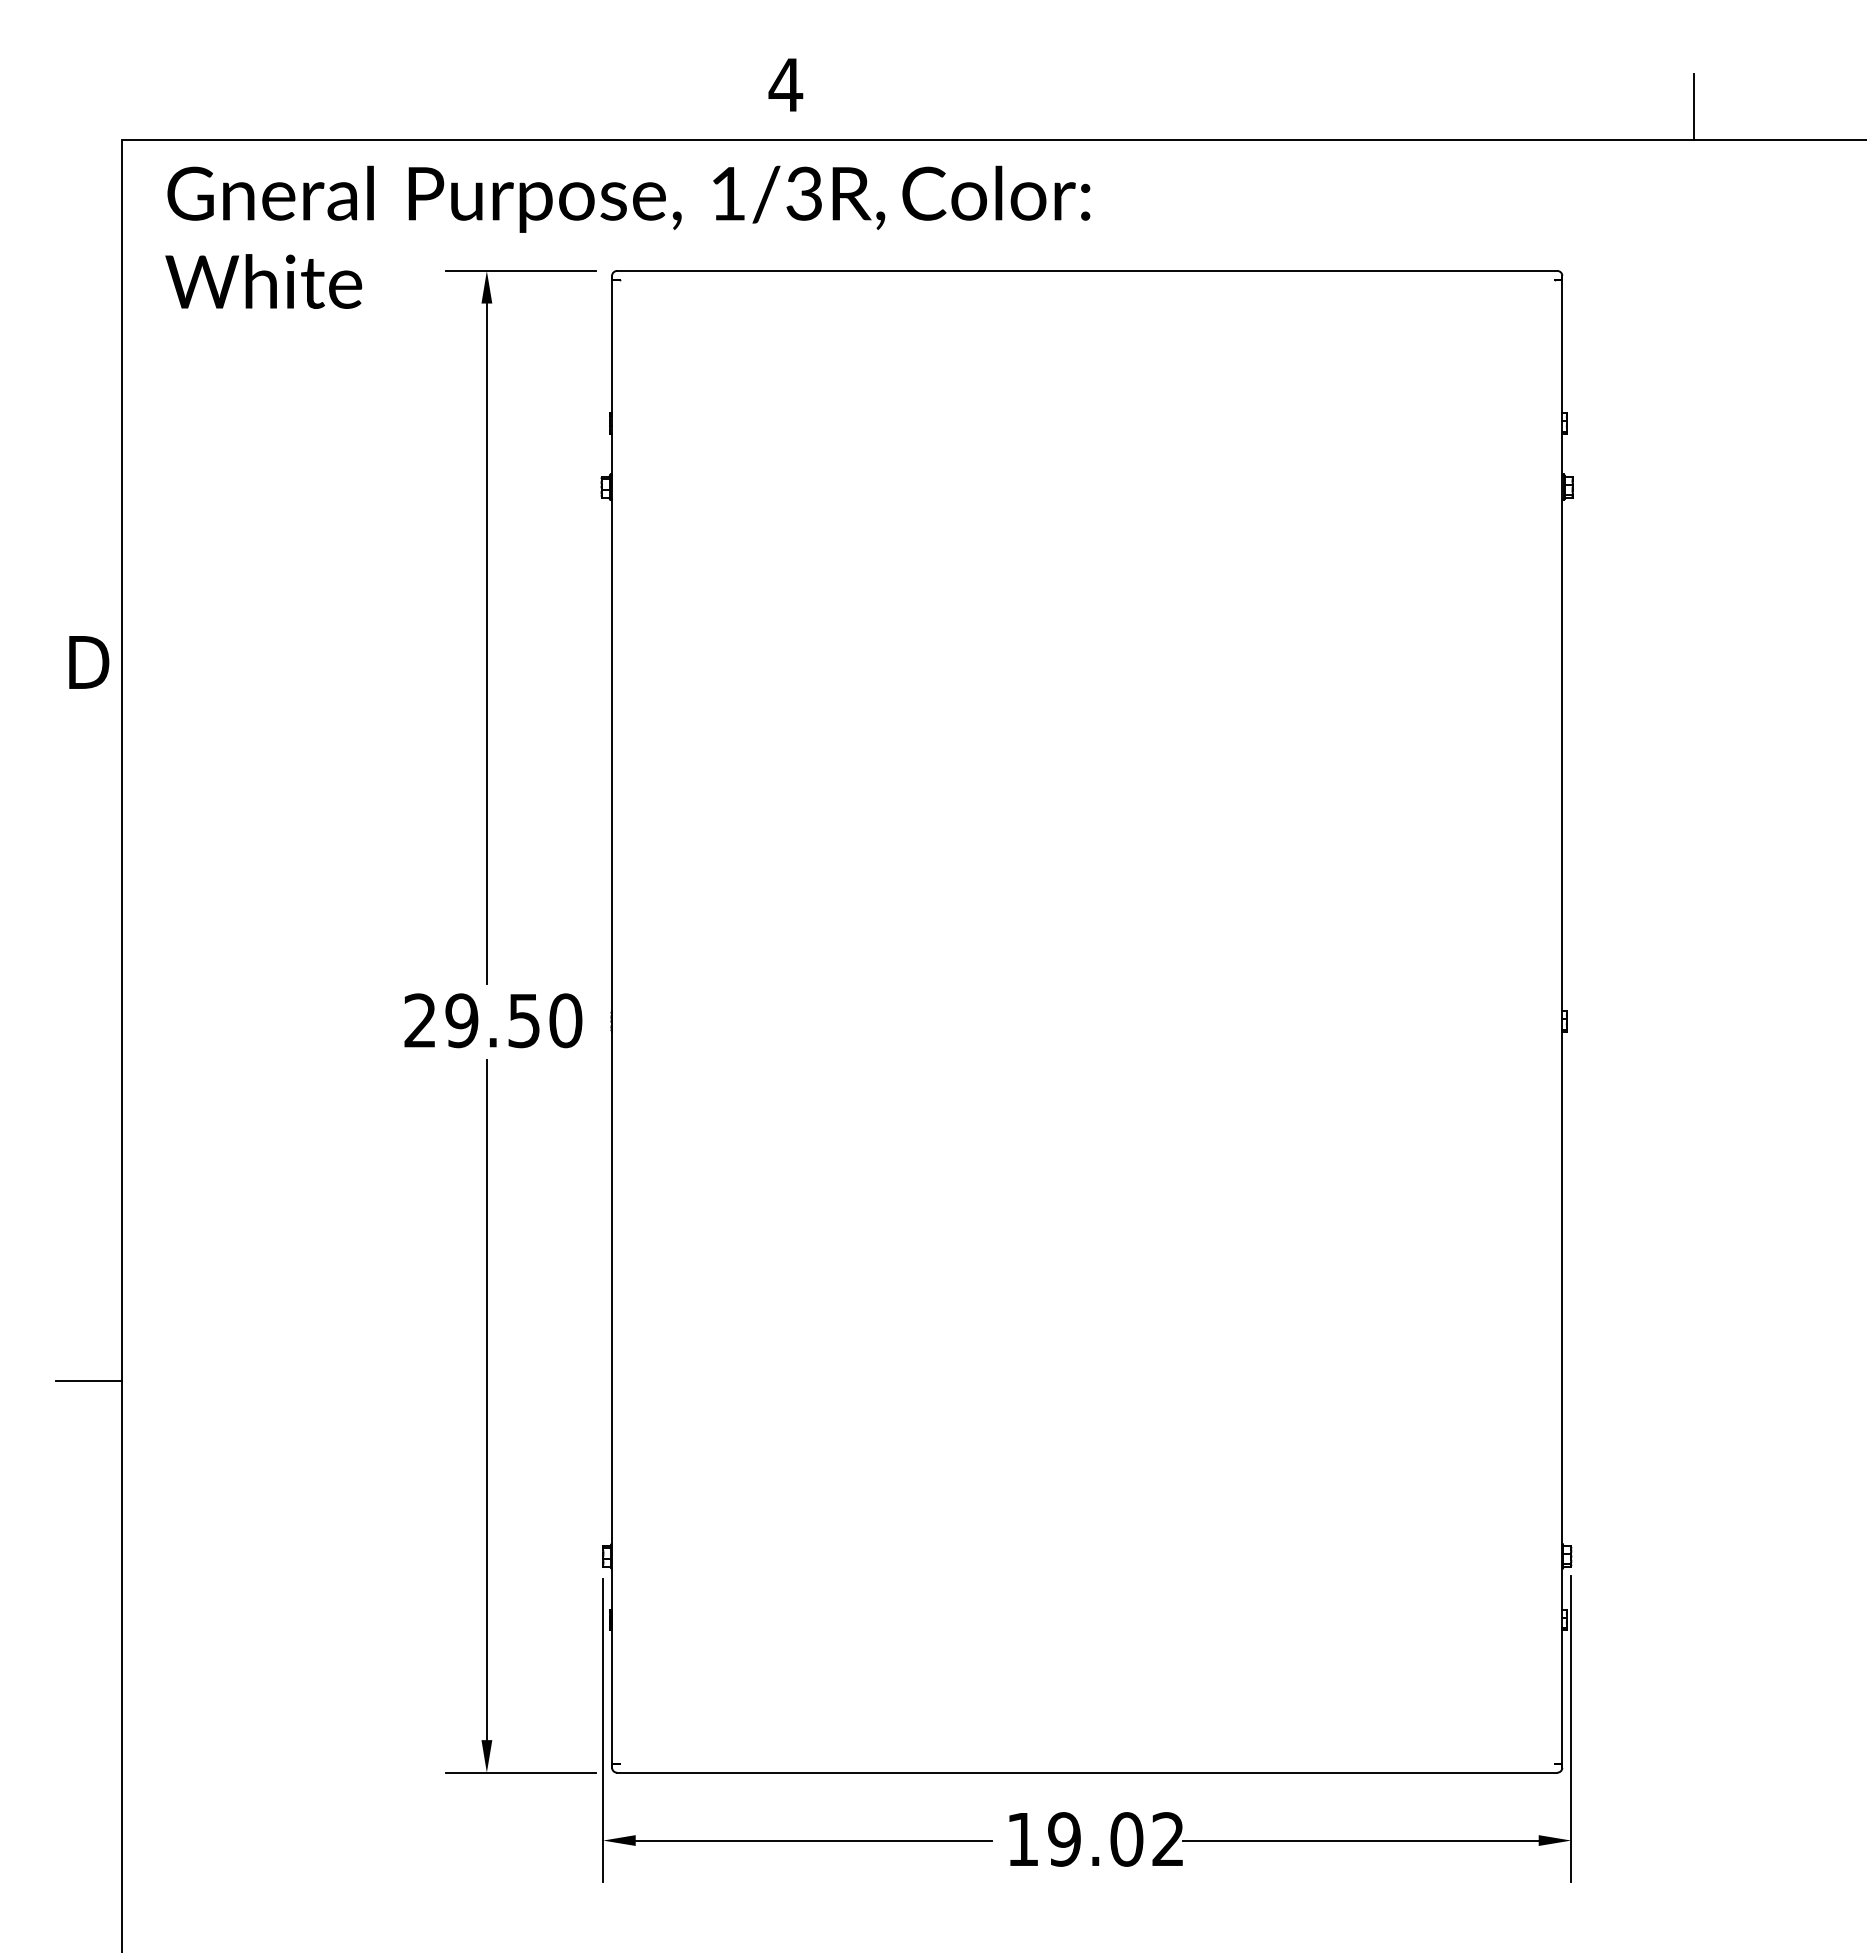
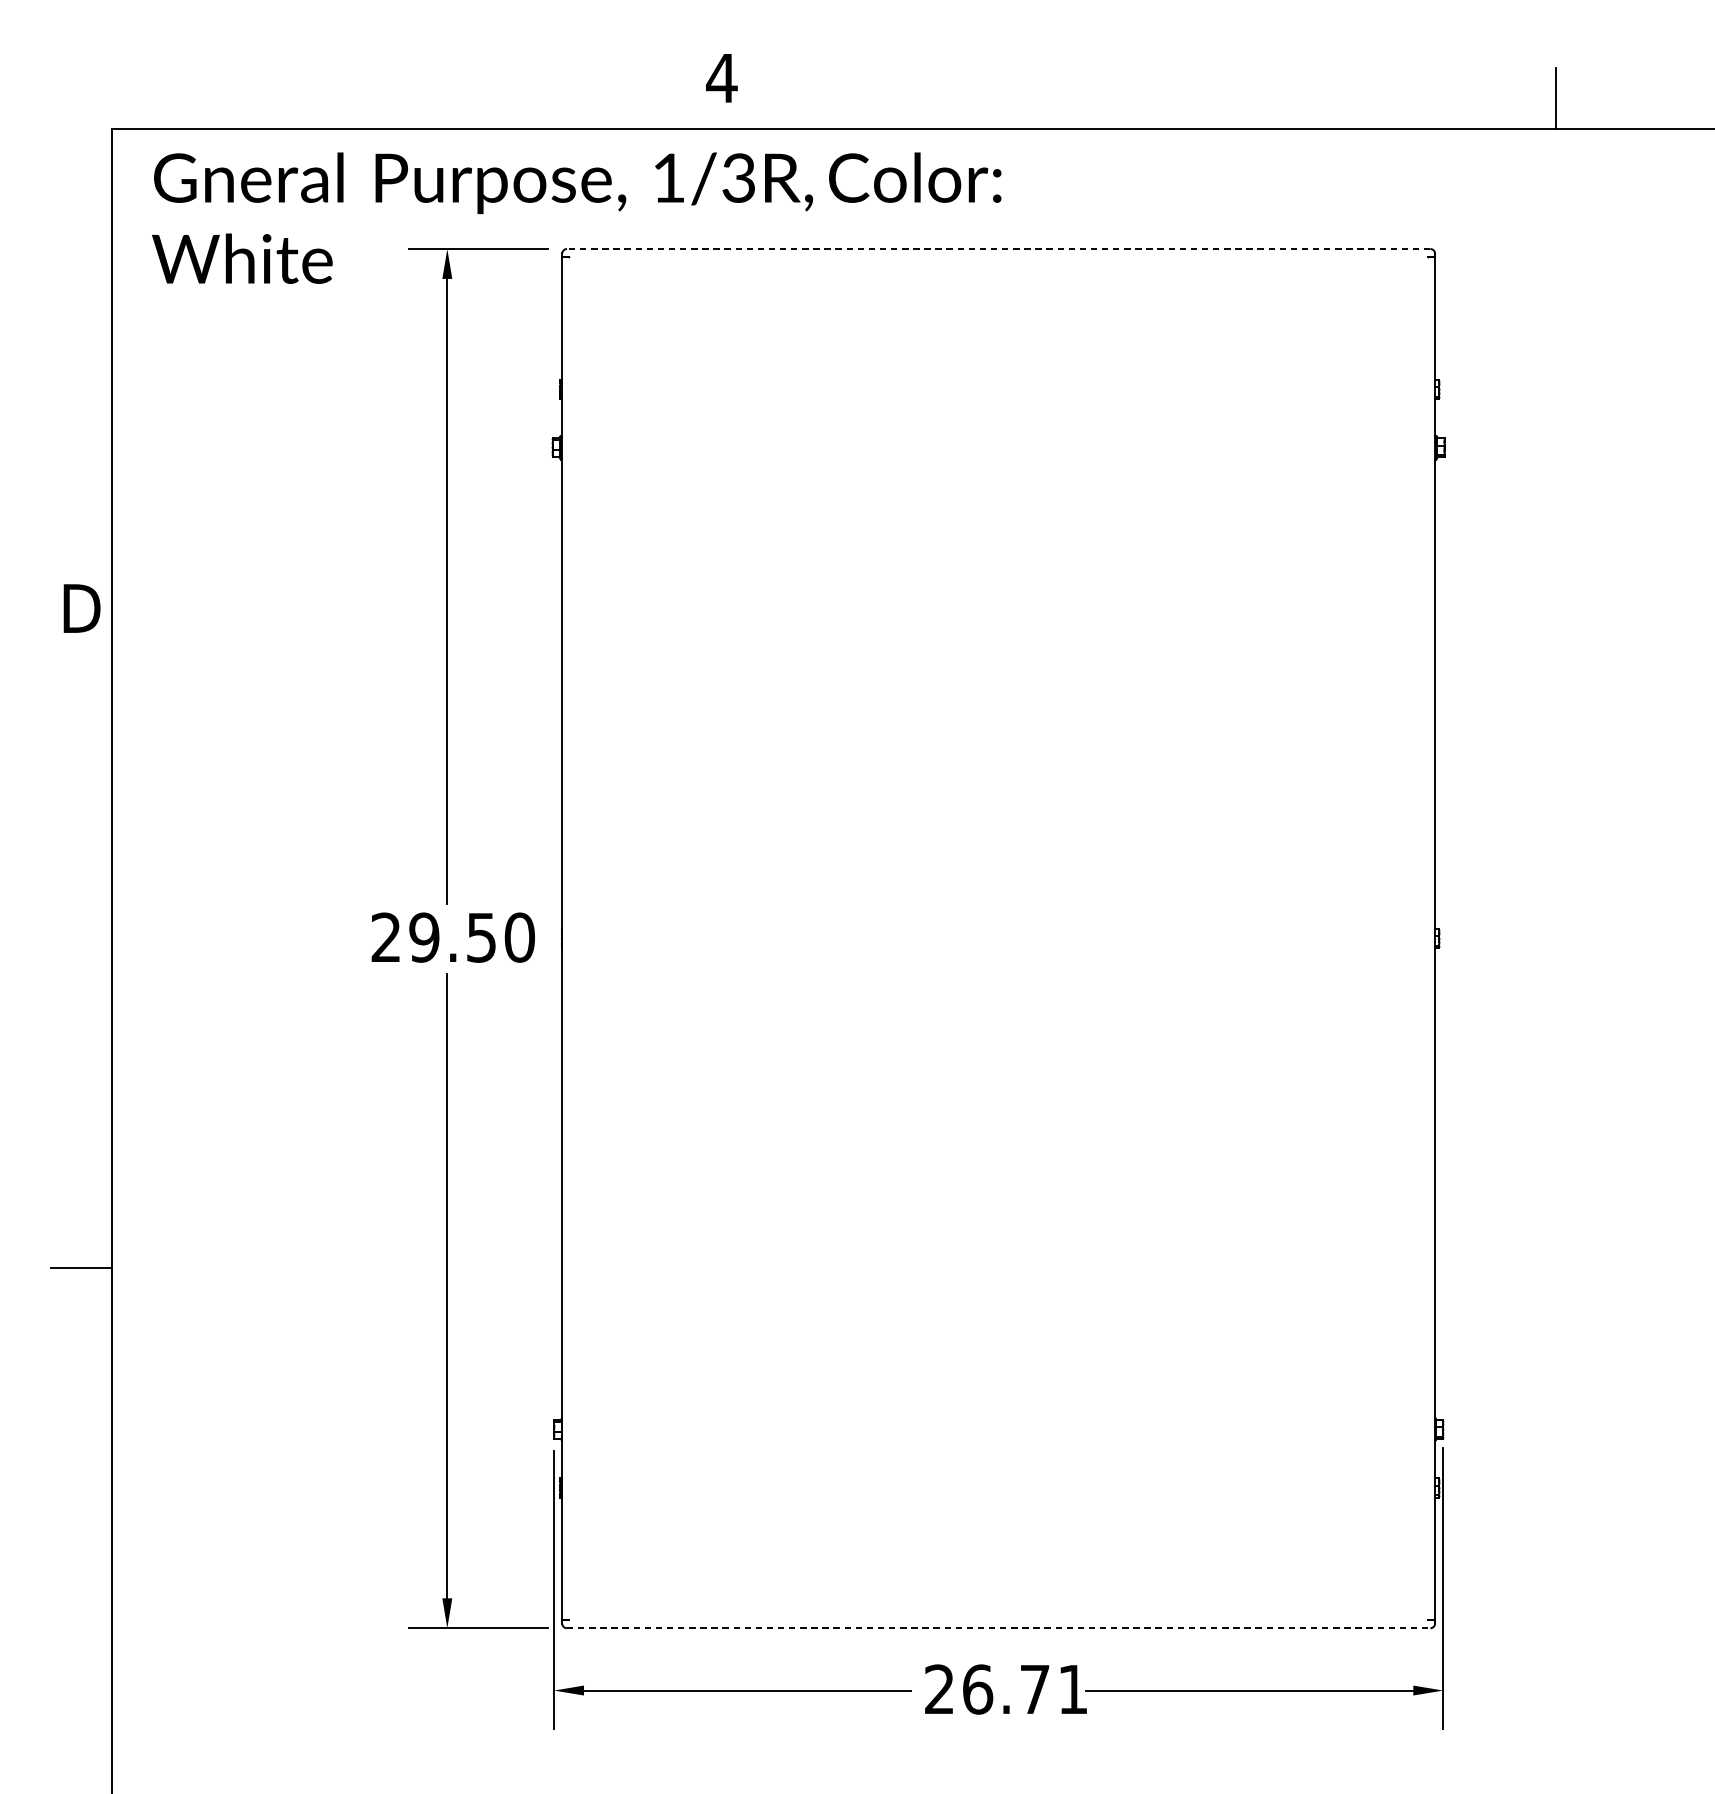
line: (1086, 270) -> (998, 248), solid -> dashed
line: (1087, 1772) -> (998, 1628), solid -> dashed
text: (1095, 1839) -> (1006, 1689), 19.02 -> 26.71

